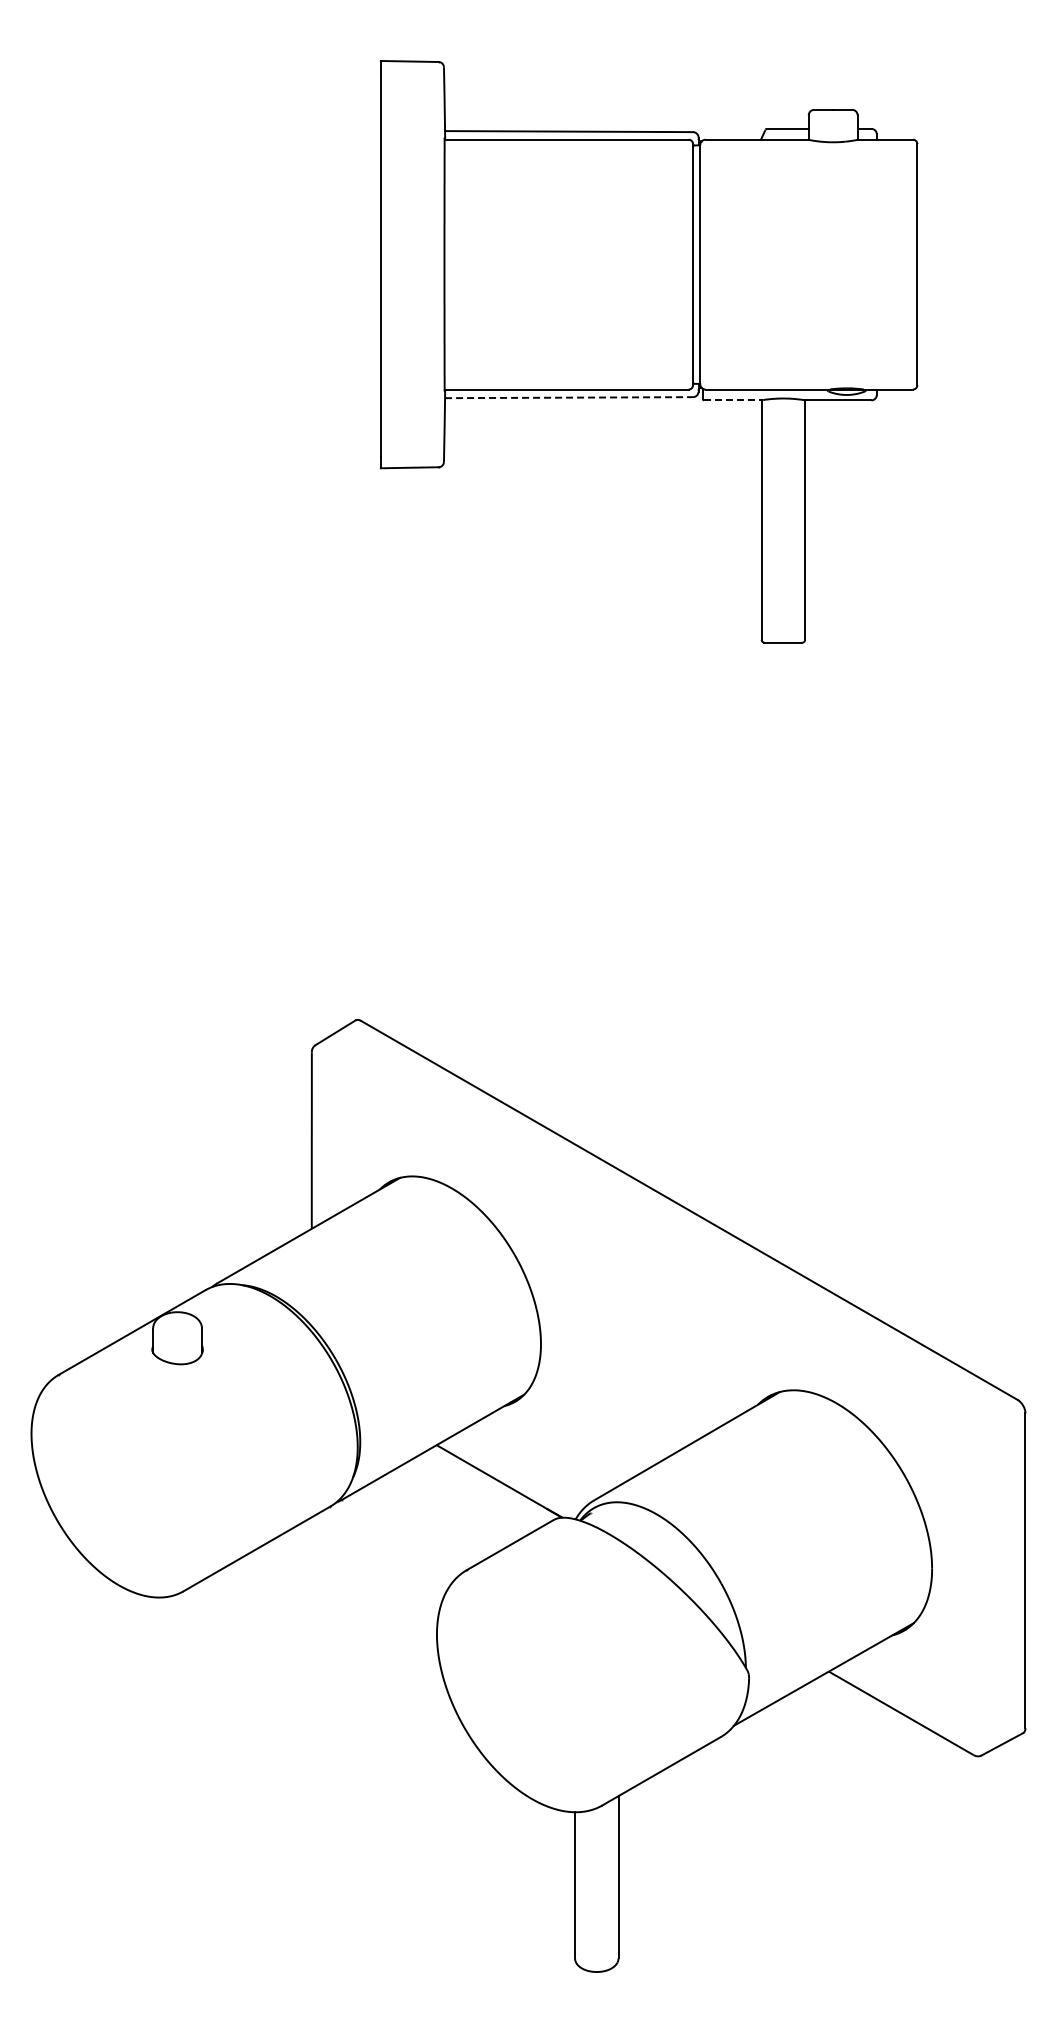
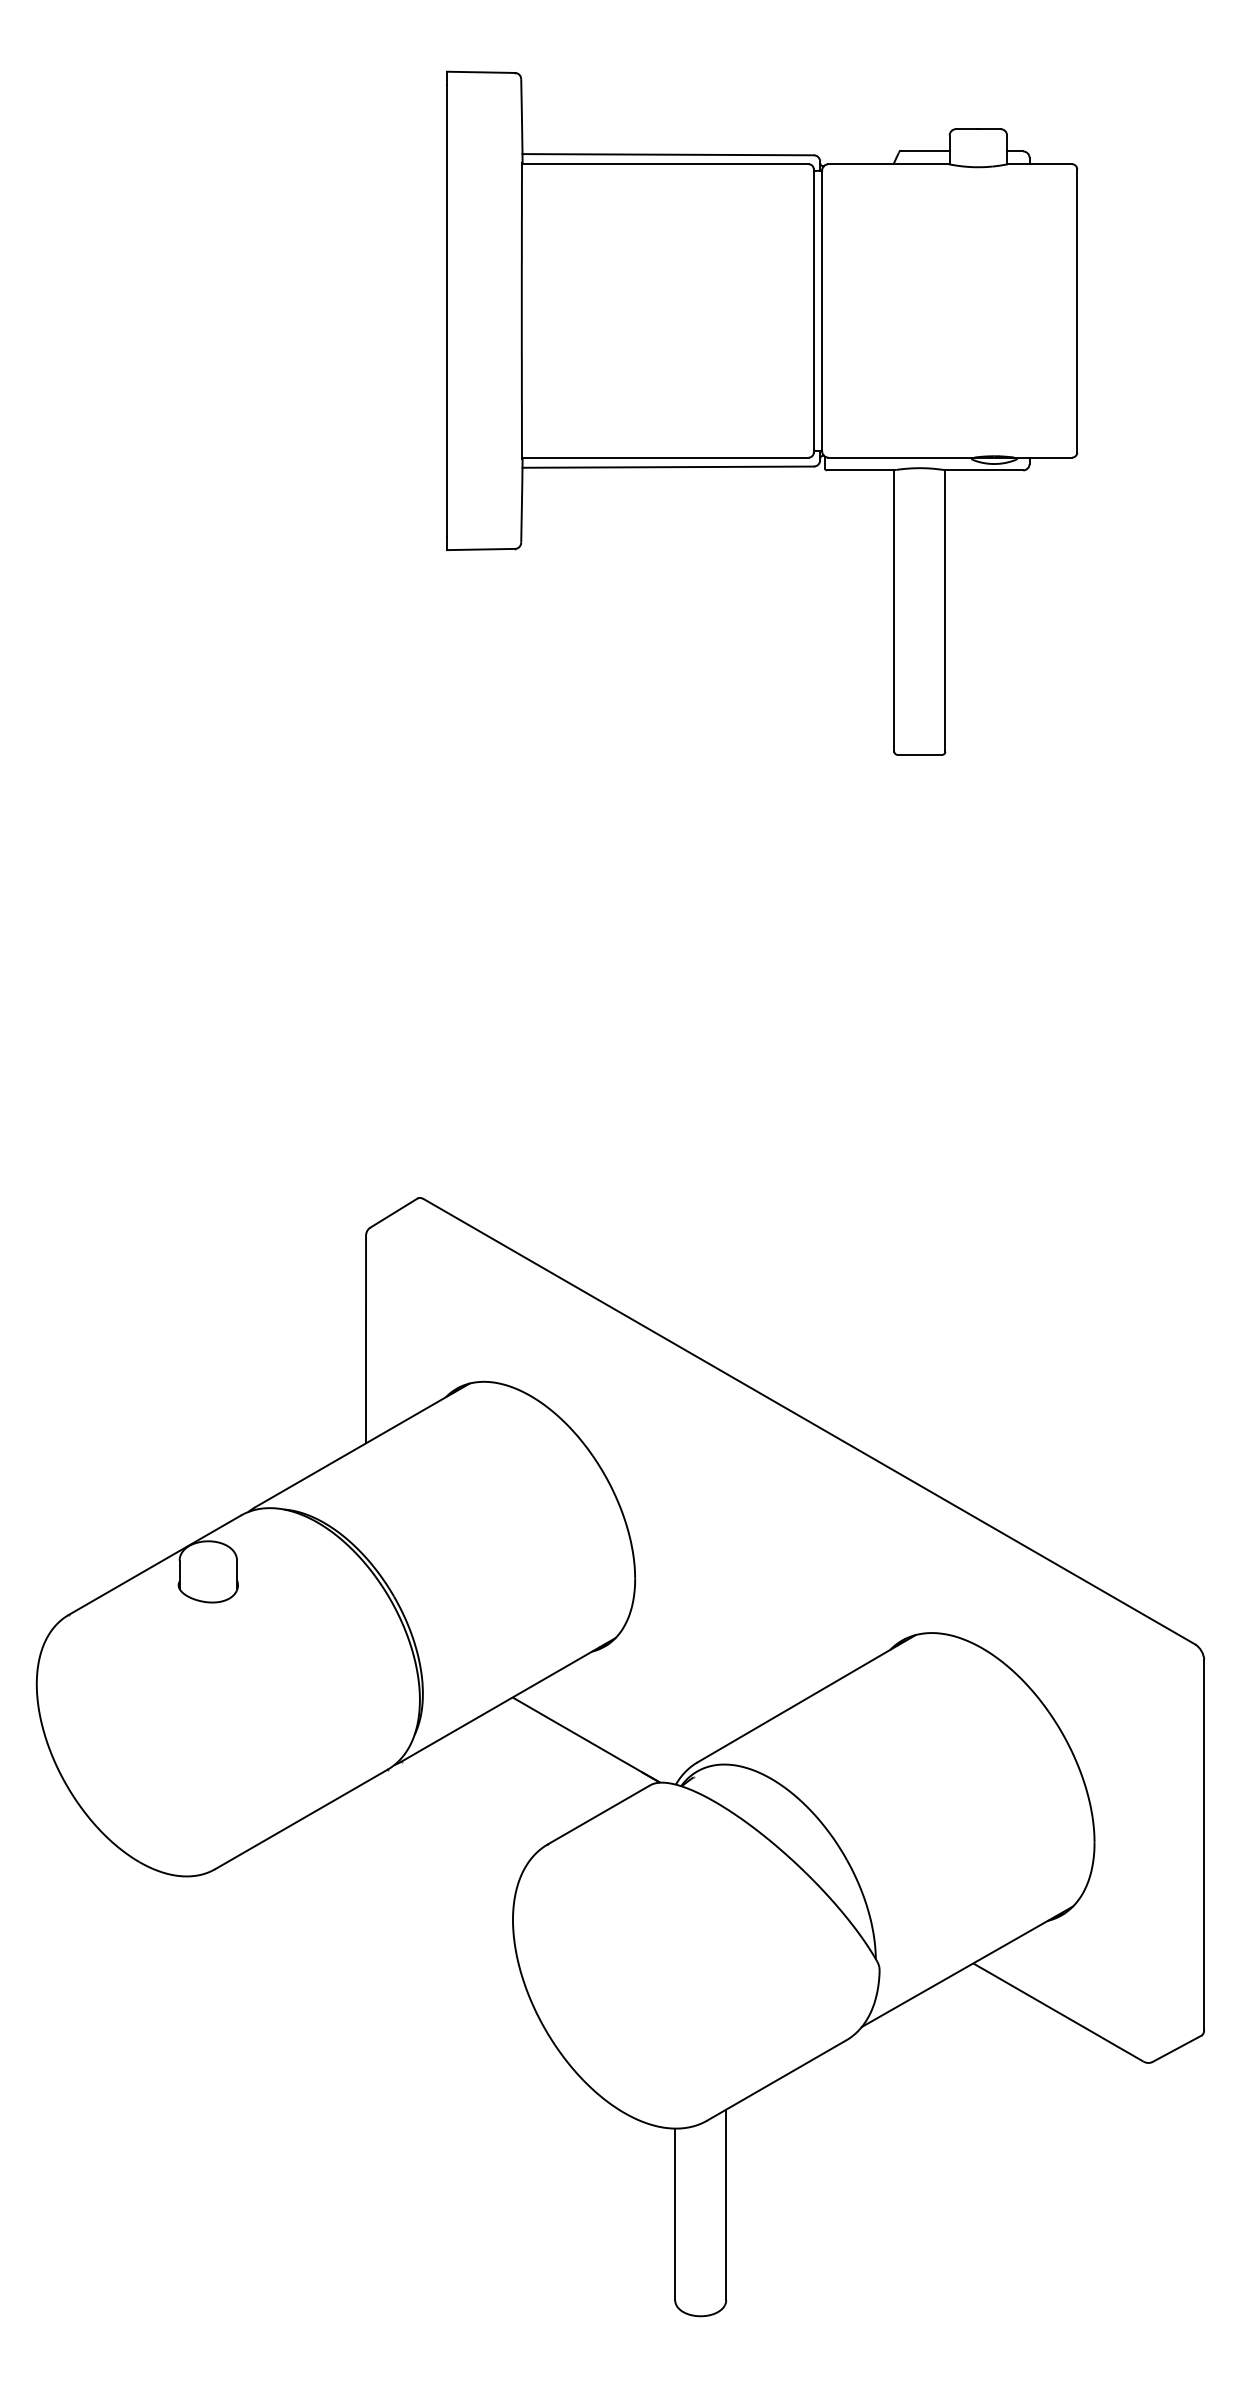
line: (569, 397) -> (668, 466), dashed -> solid
line: (732, 400) -> (860, 470), dashed -> solid

